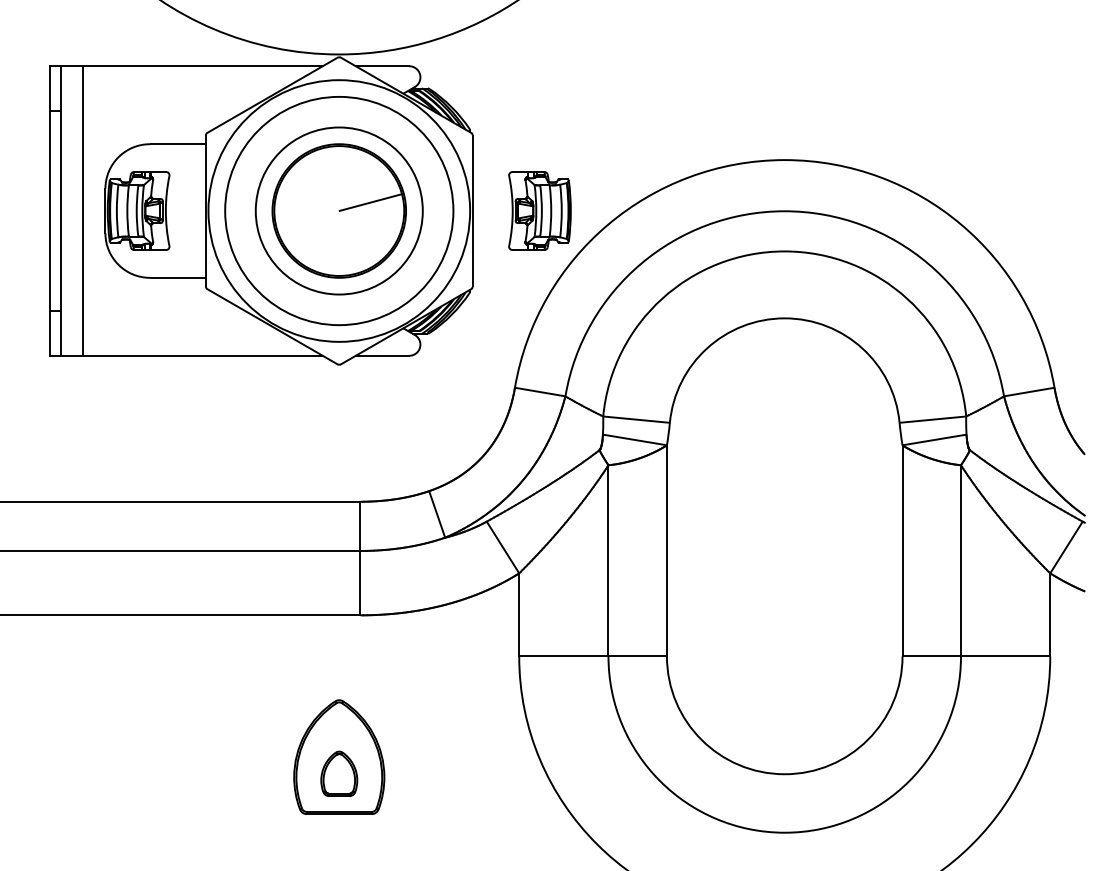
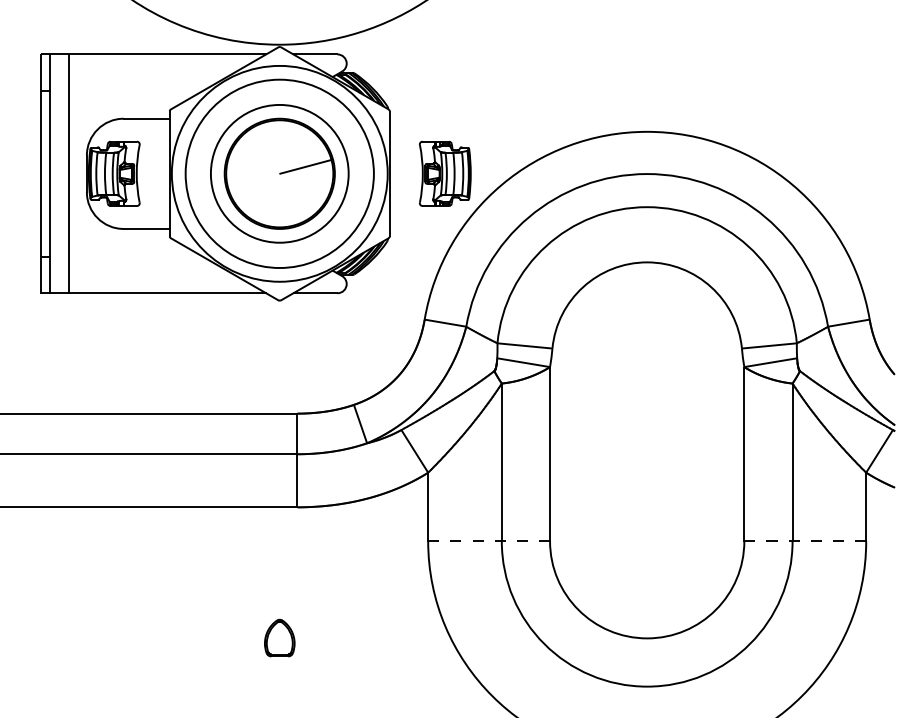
line: (592, 656) -> (488, 541), solid -> dashed
line: (975, 656) -> (804, 541), solid -> dashed
part: (338, 757) -> (279, 624), removed

